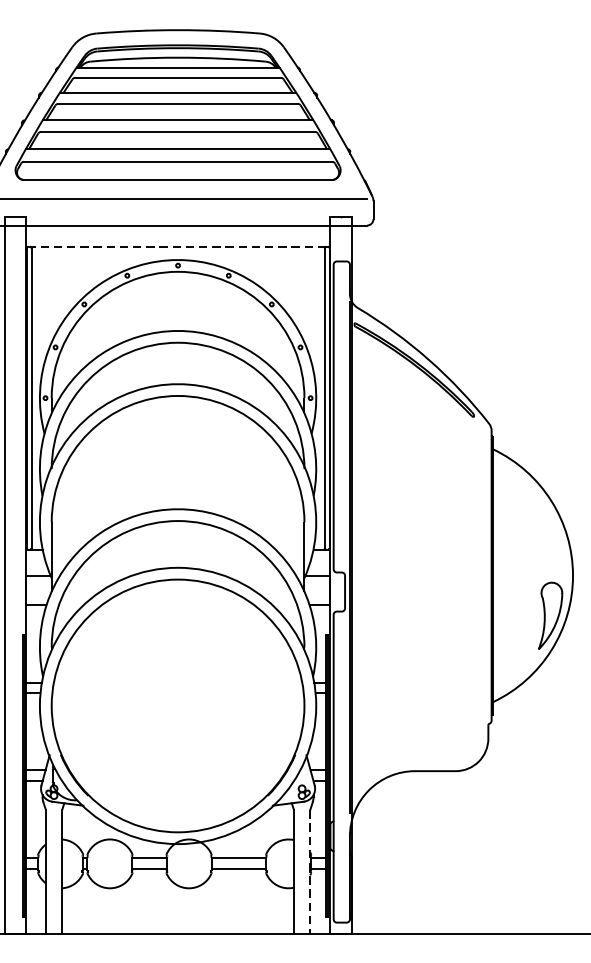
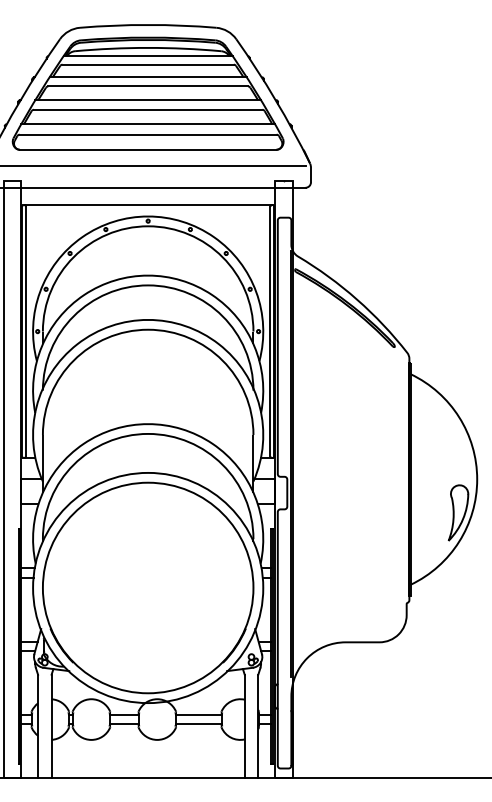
line: (177, 246) -> (147, 205), dashed -> solid
line: (310, 872) -> (258, 726), dashed -> solid

